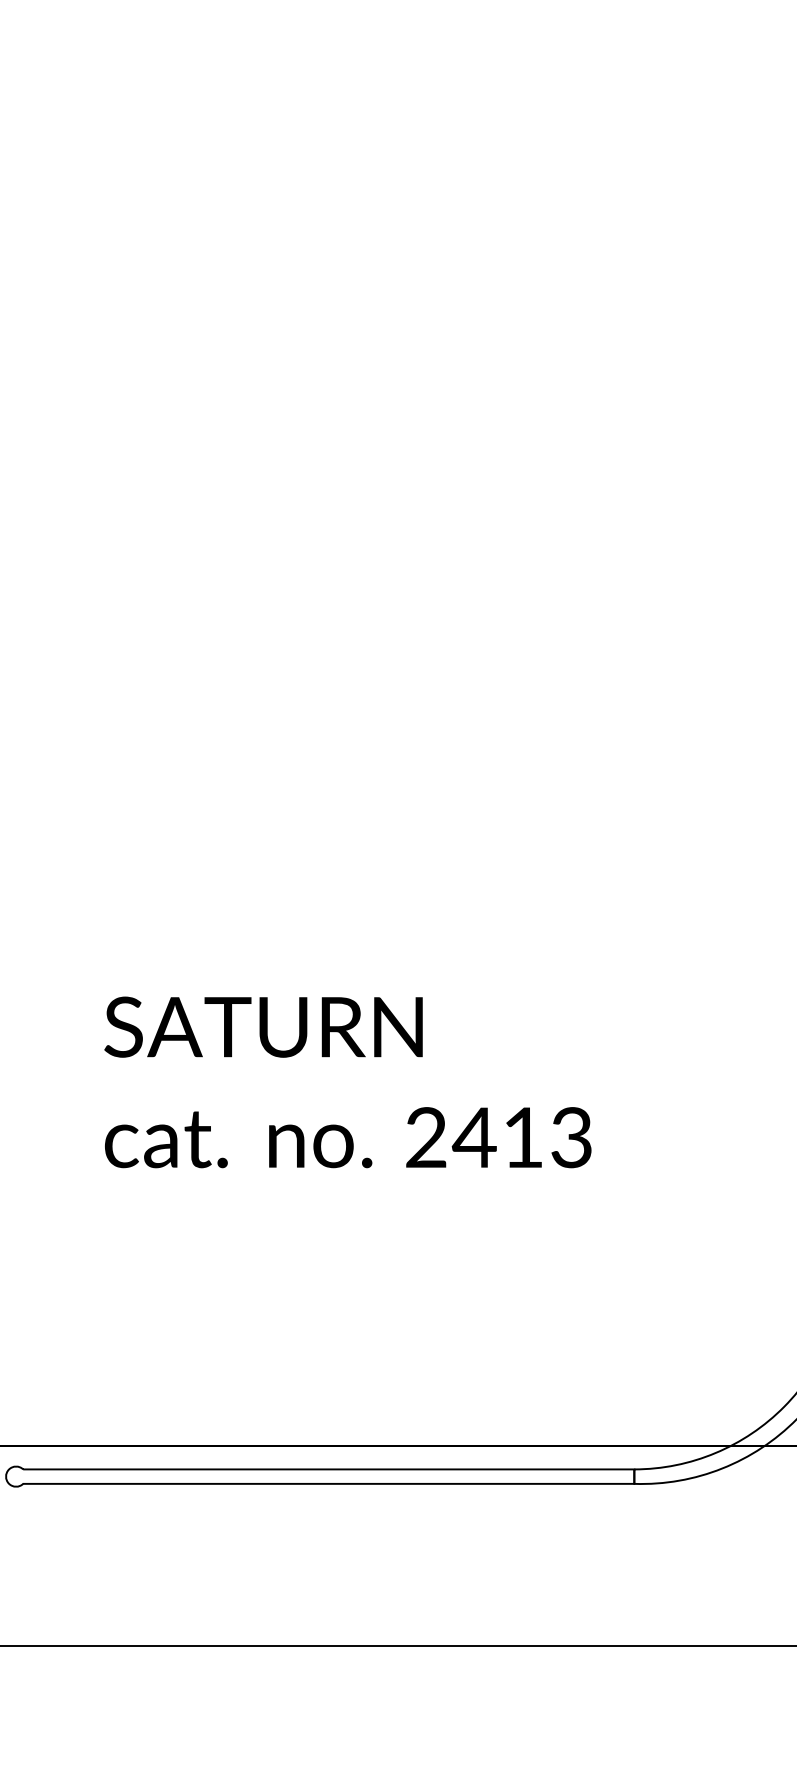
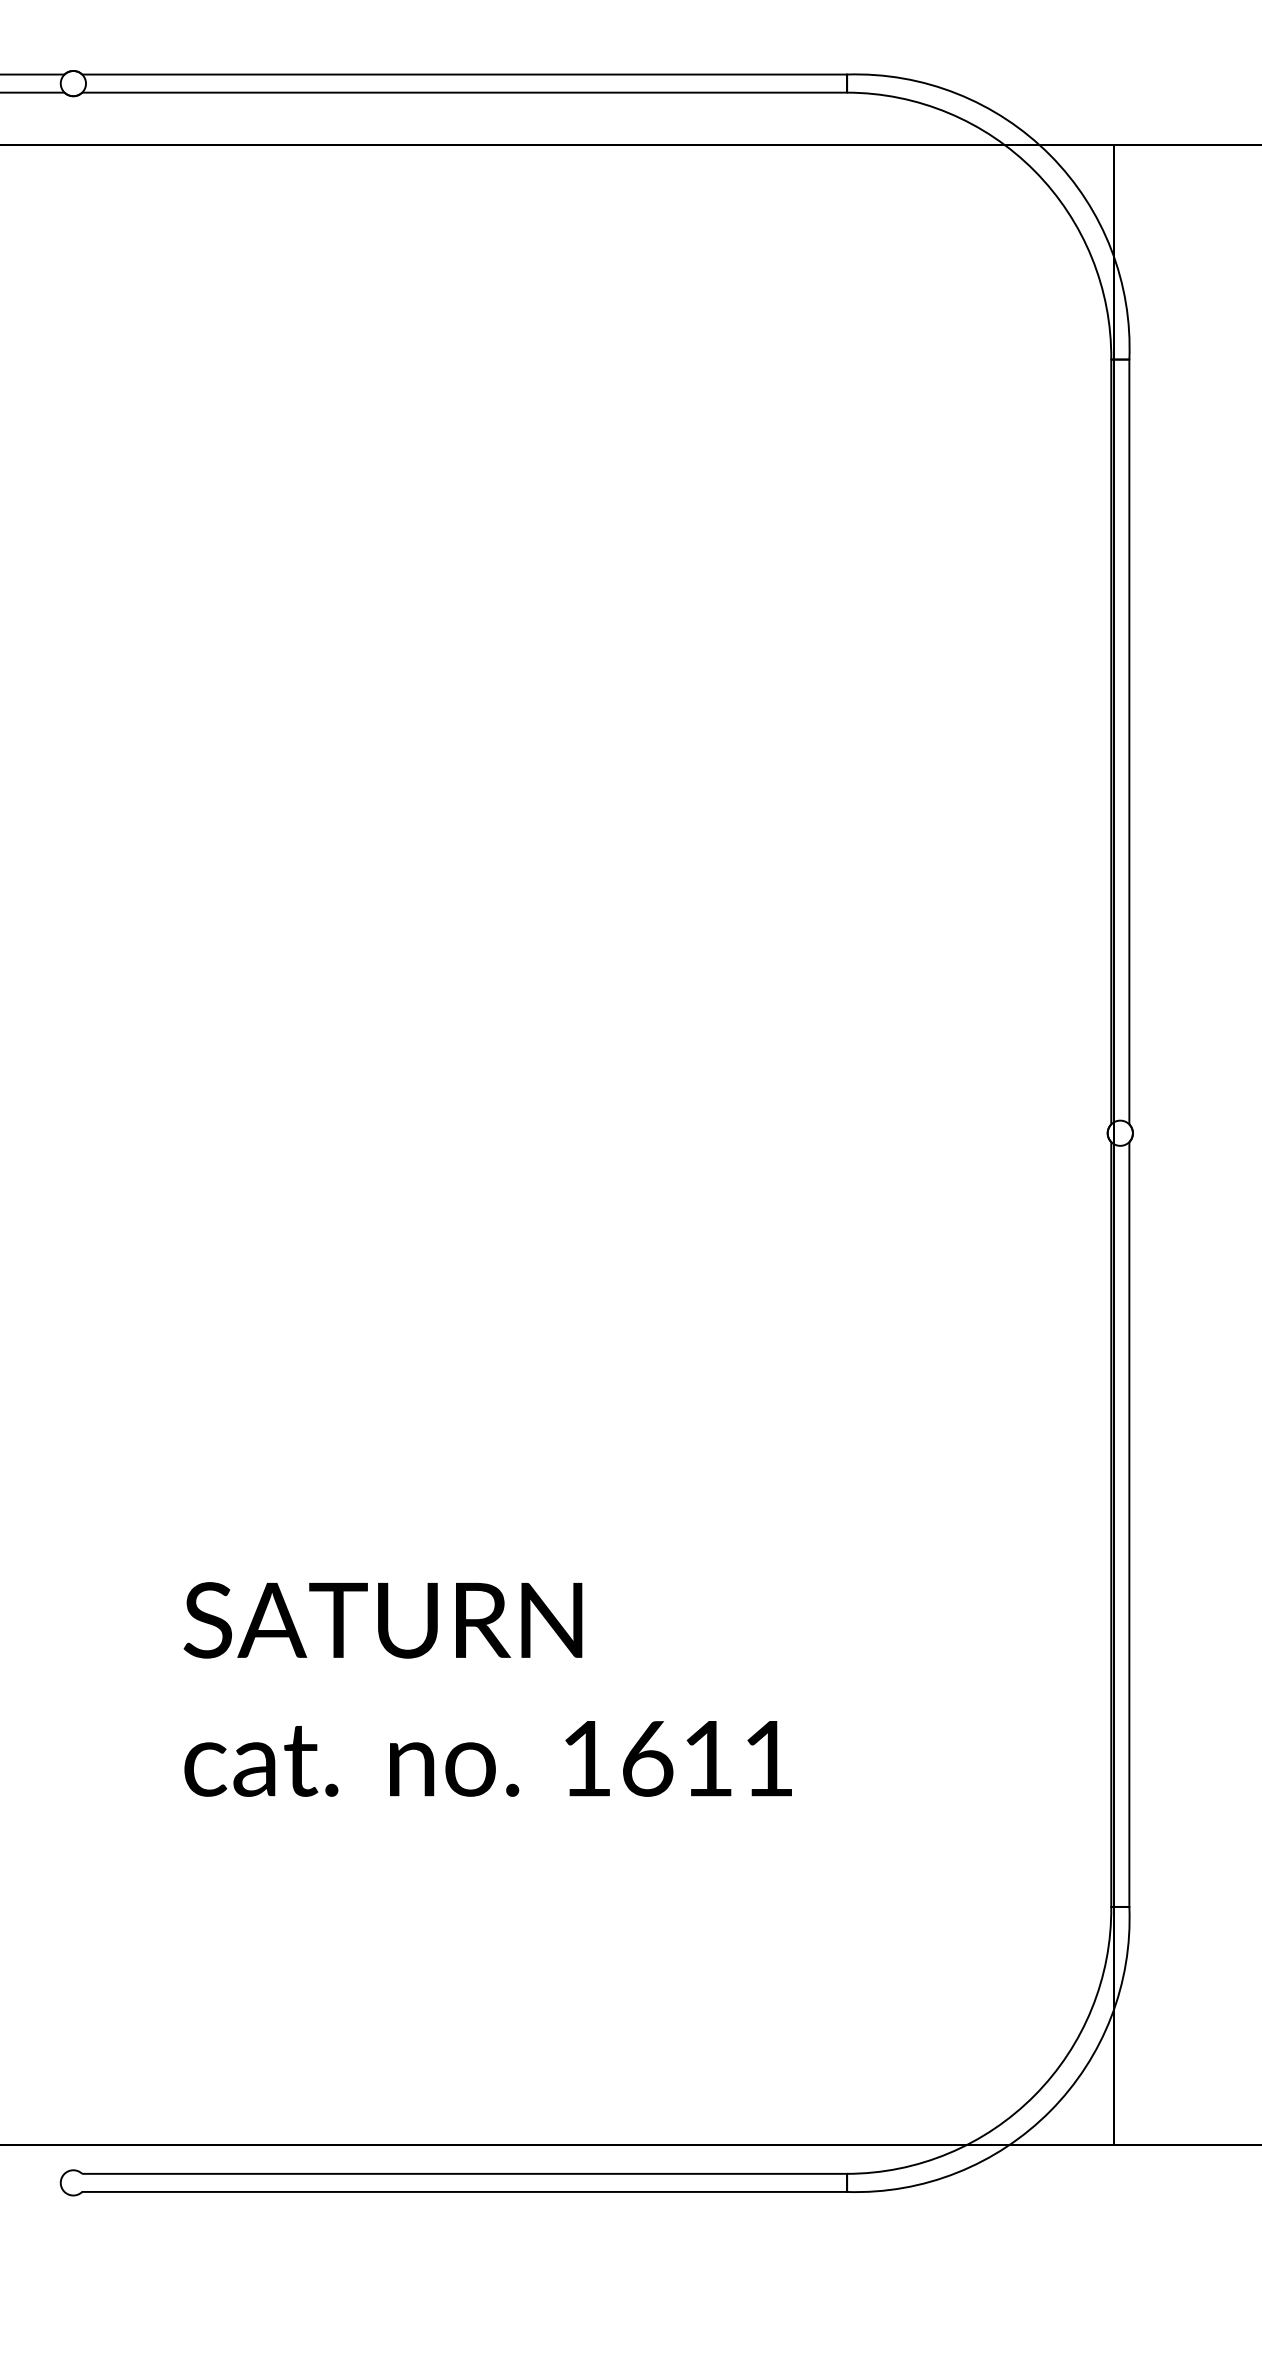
text: (498, 1137) -> (677, 1758), 2413 -> 1611

